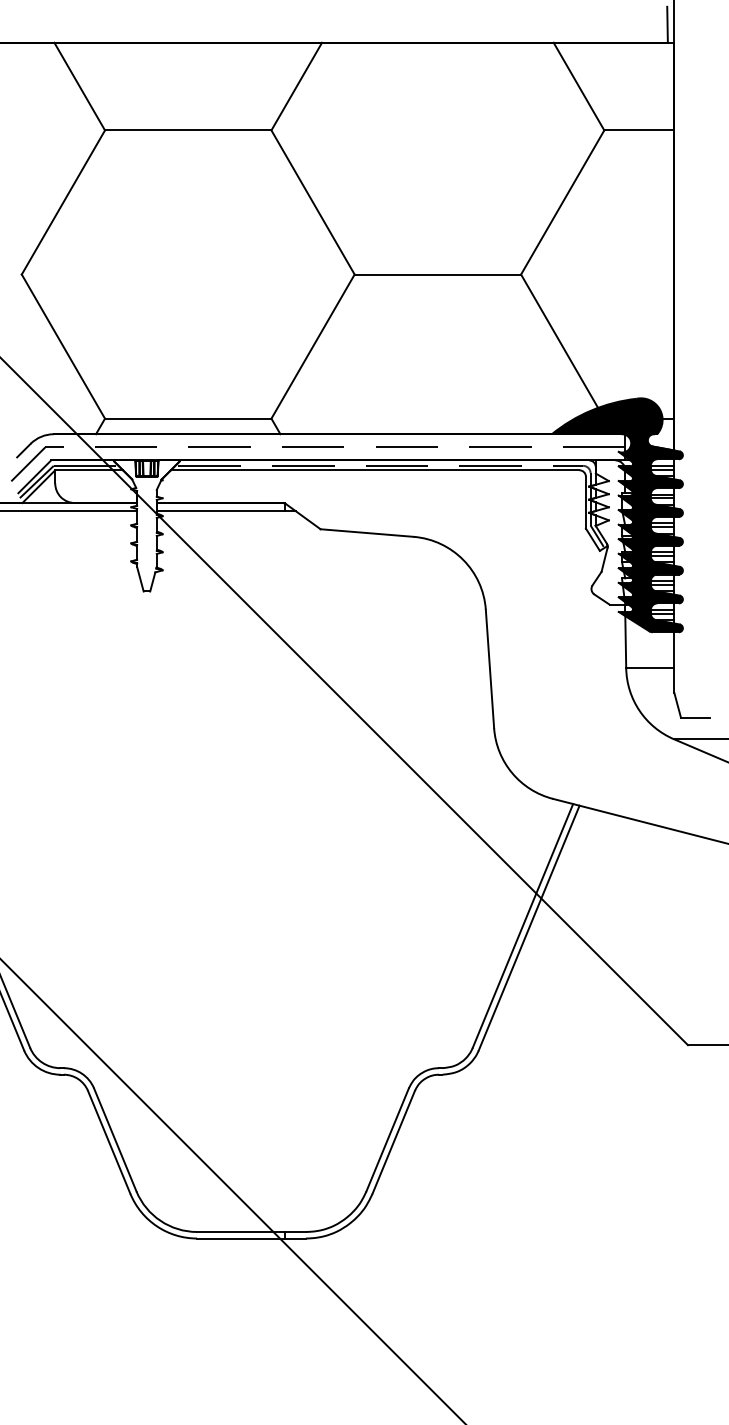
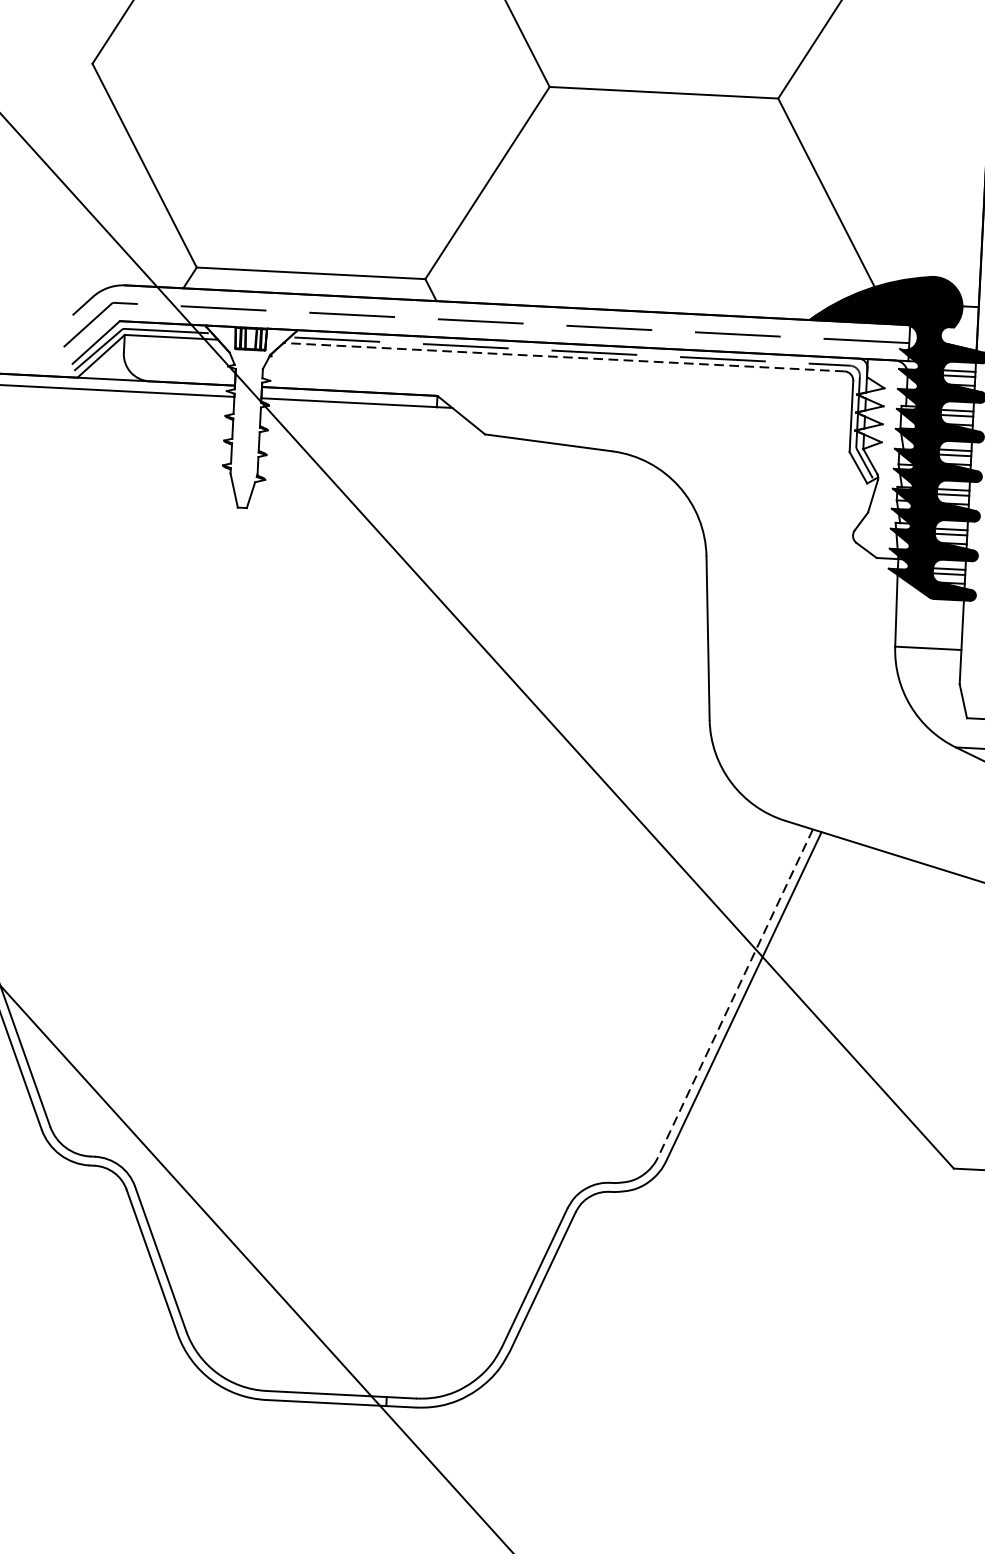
line: (374, 470) -> (563, 357), solid -> dashed
line: (522, 925) -> (734, 992), solid -> dashed

